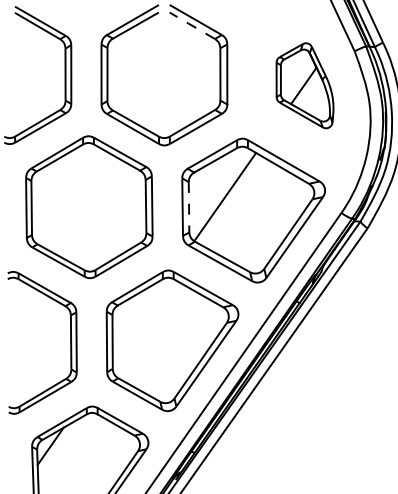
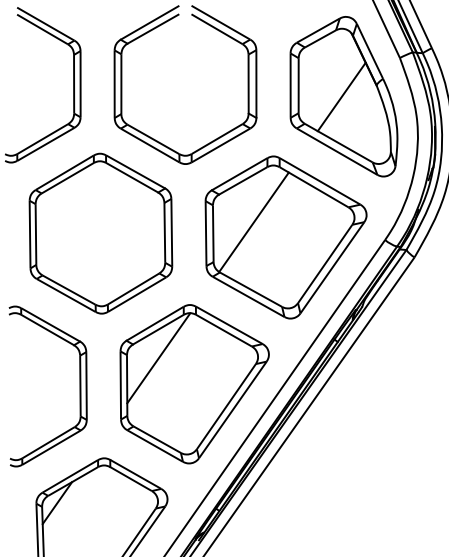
line: (192, 26) -> (217, 29), dashed -> solid
part: (304, 85) -> (343, 96), size x1.67
line: (189, 207) -> (213, 233), dashed -> solid
line: (140, 317) -> (158, 358), added

